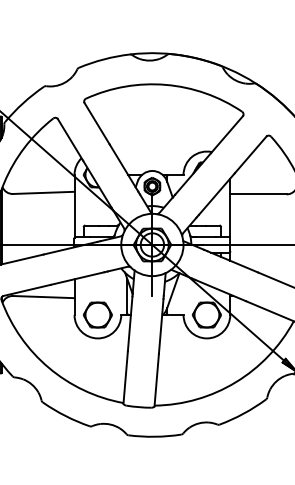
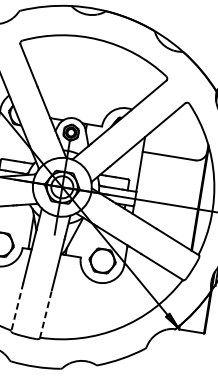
line: (125, 378) -> (17, 307), solid -> dashed
line: (156, 379) -> (45, 313), solid -> dashed

